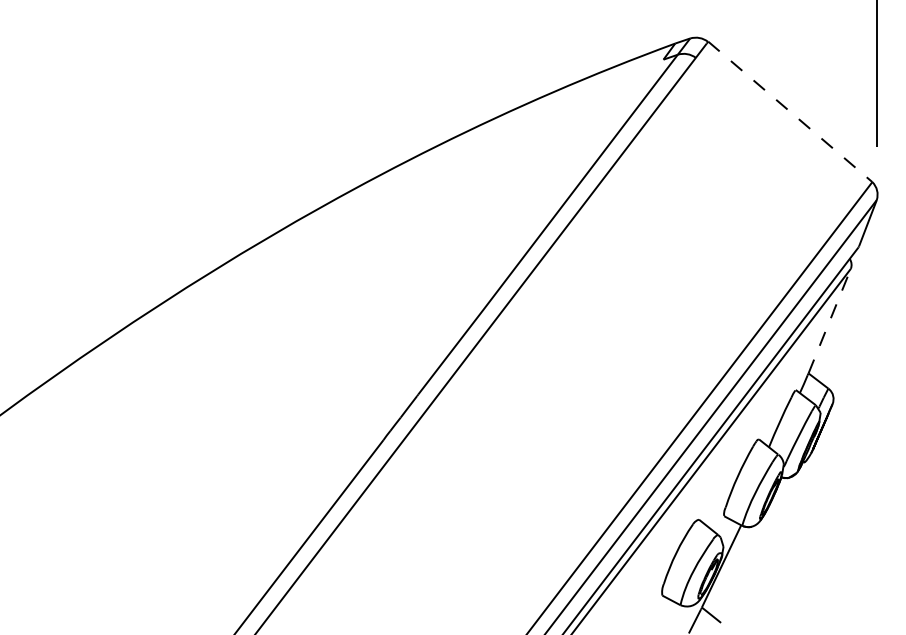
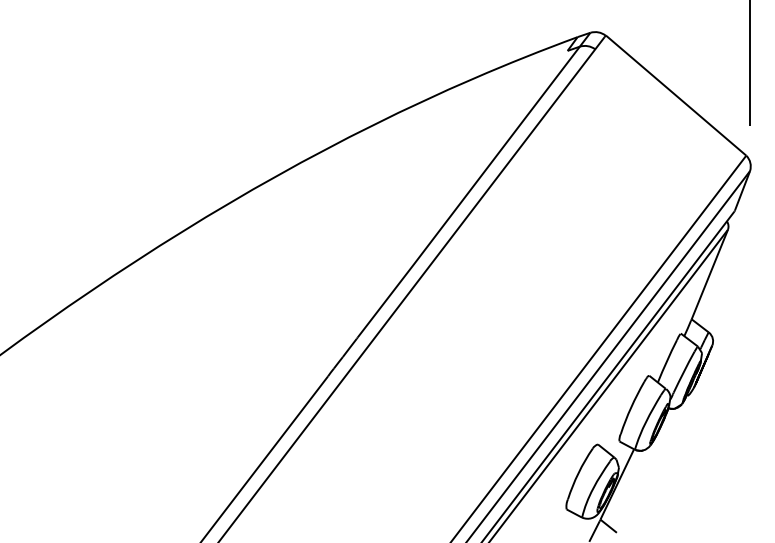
line: (790, 111) -> (676, 95), dashed -> solid
line: (830, 321) -> (710, 274), dashed -> solid

